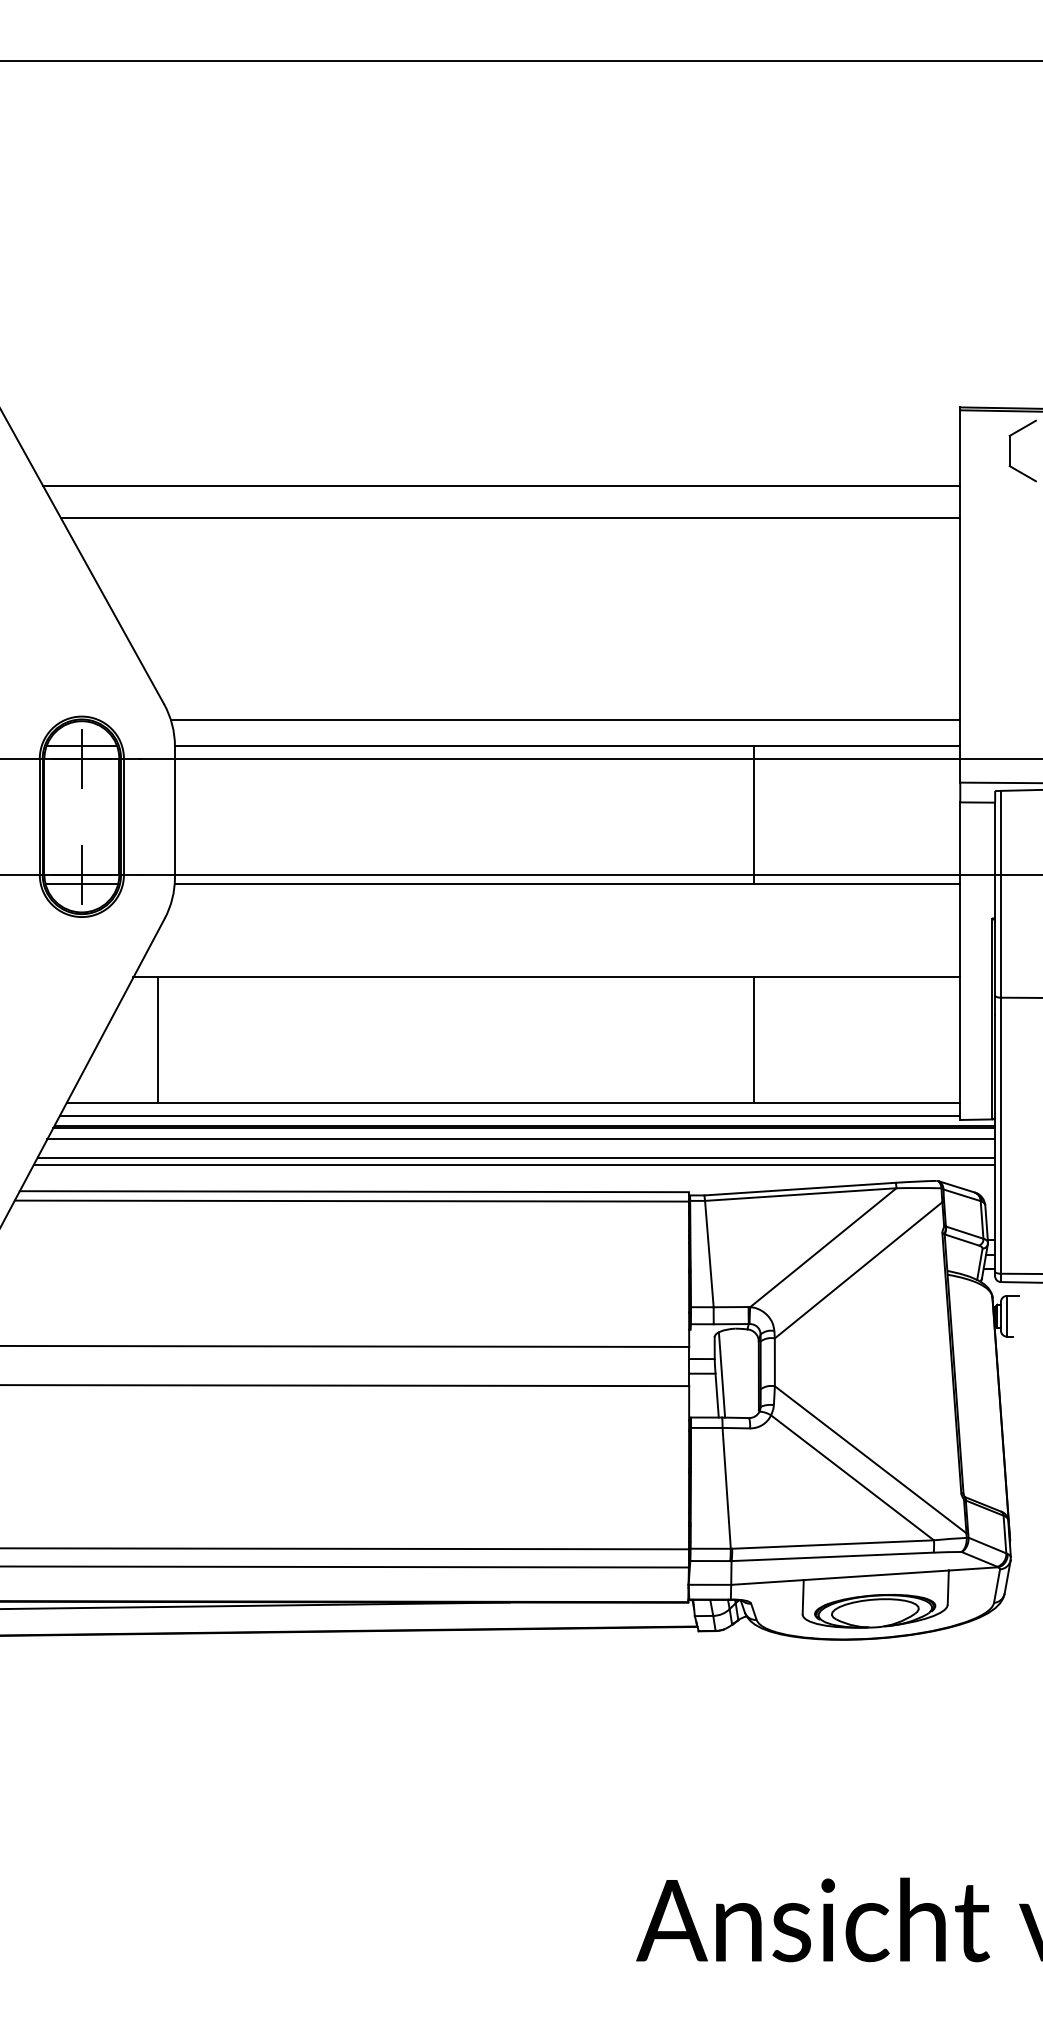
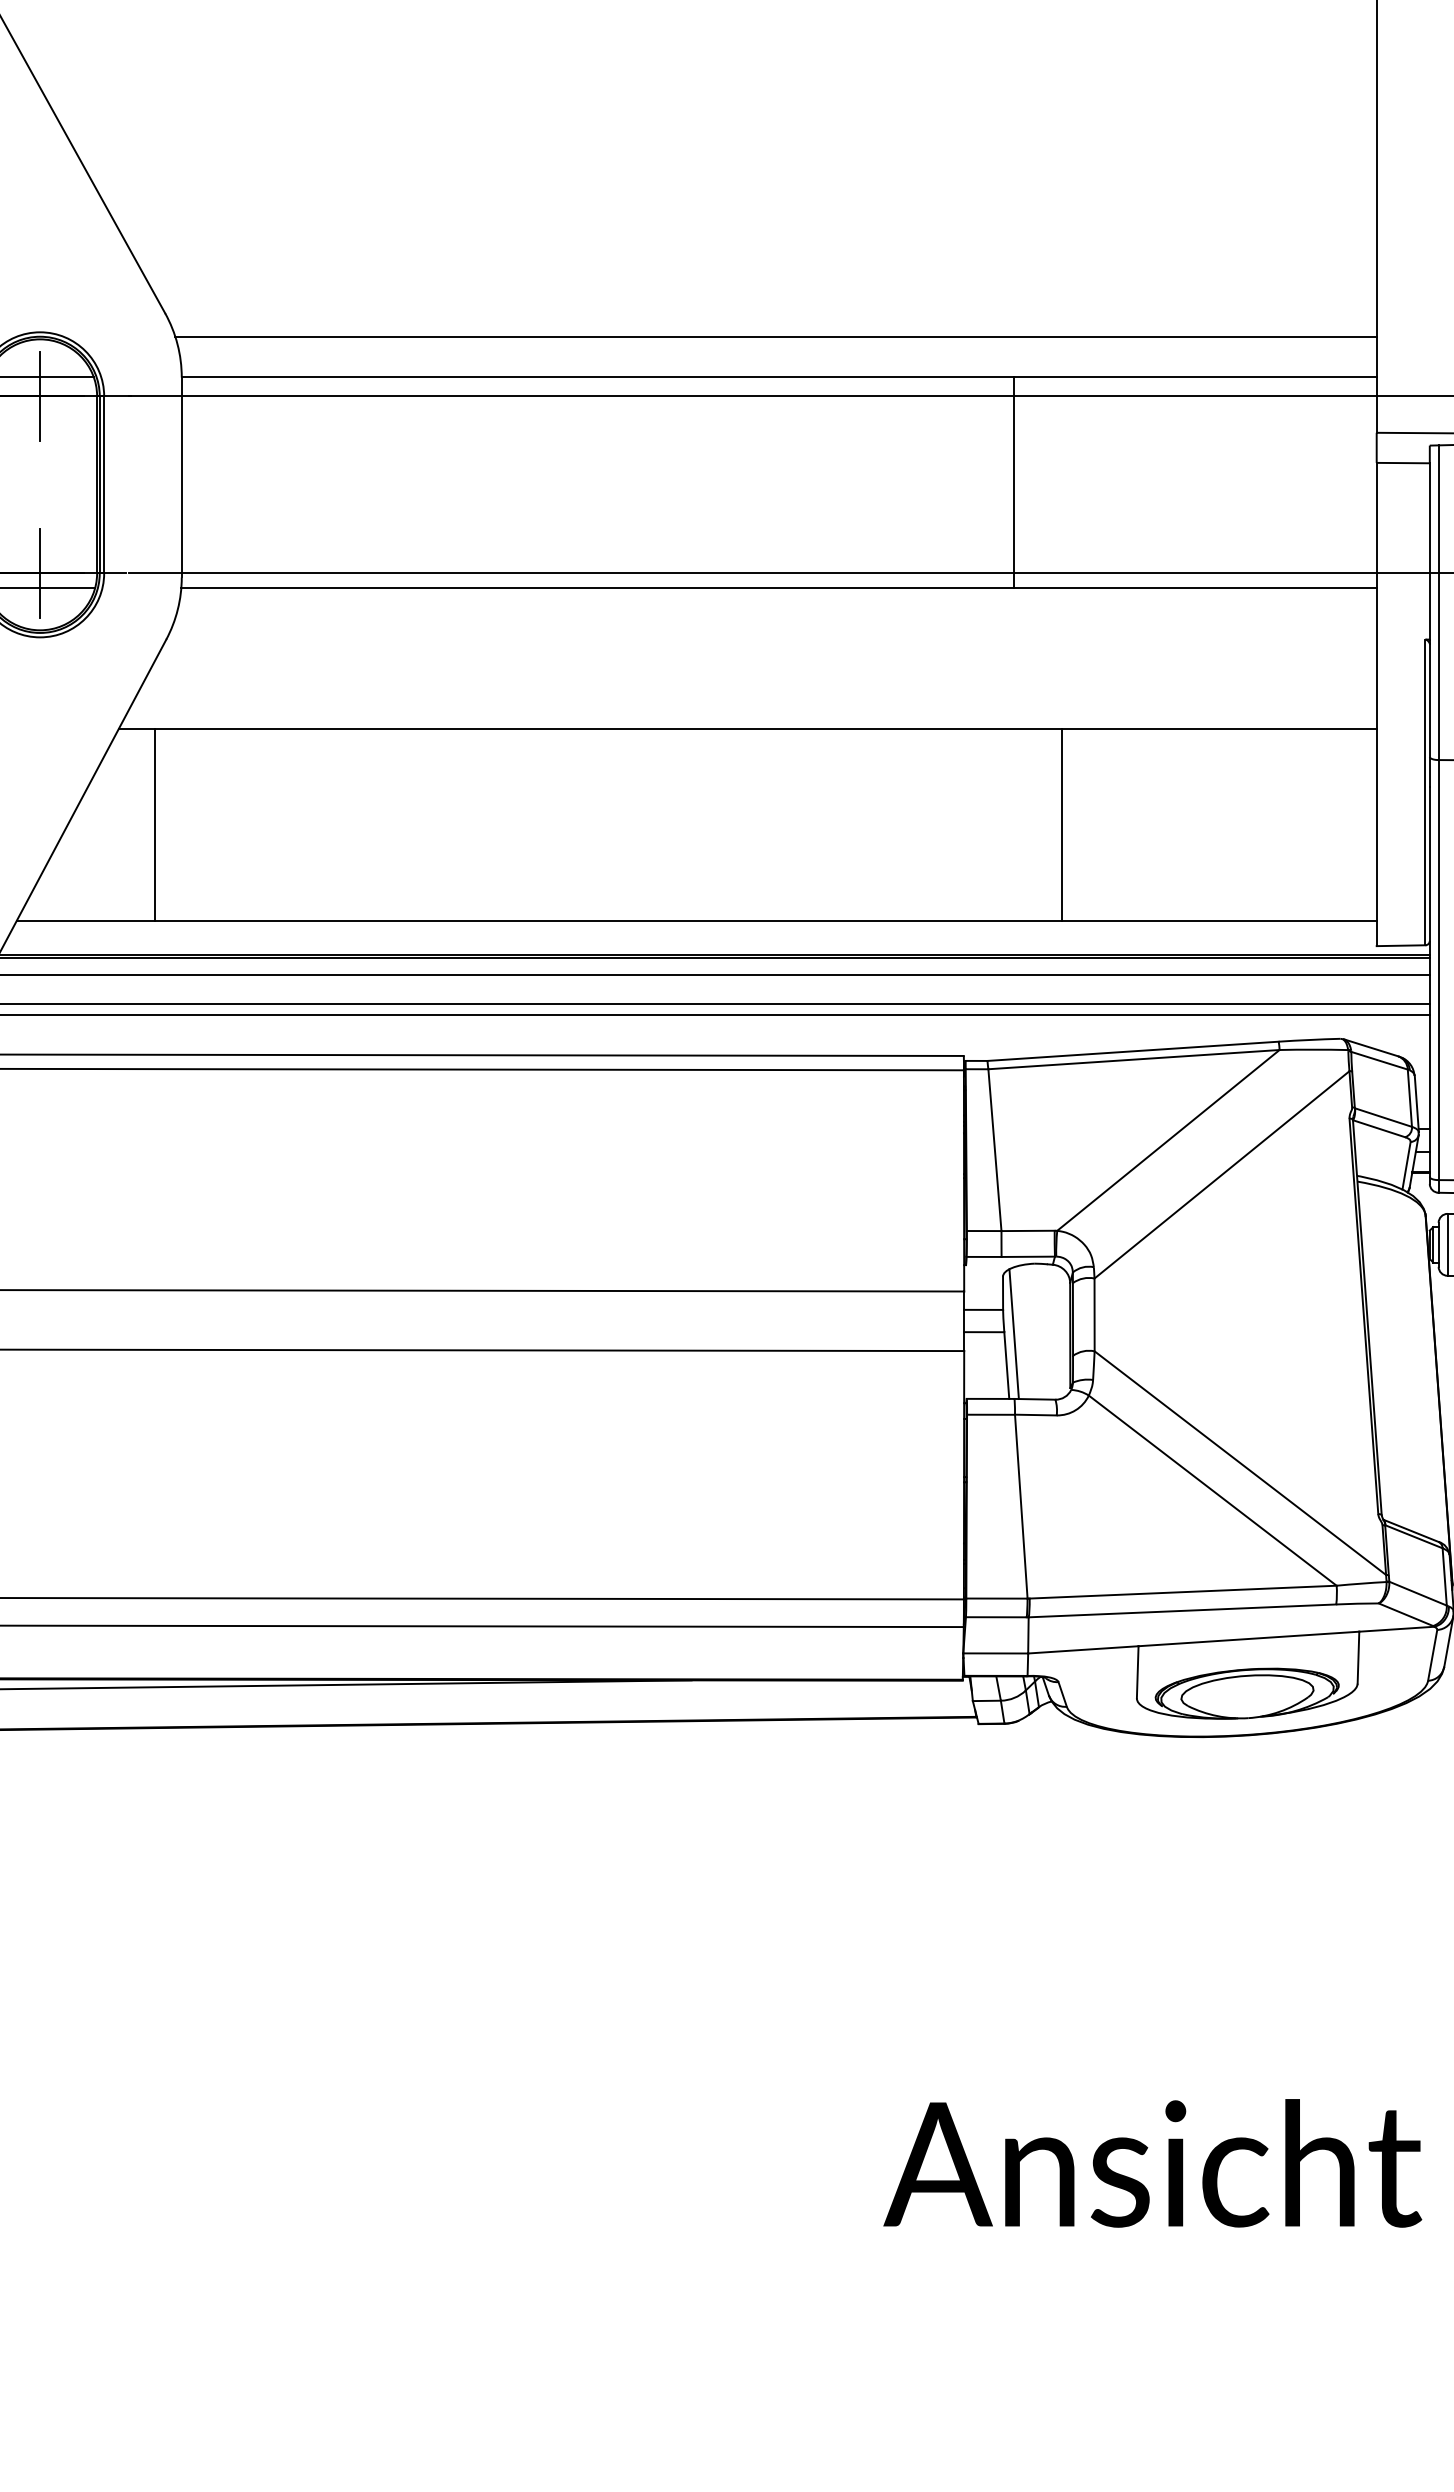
line: (510, 518) -> (692, 30), removed
line: (753, 814) -> (1013, 481), moved
line: (510, 1115) -> (692, 939), removed

